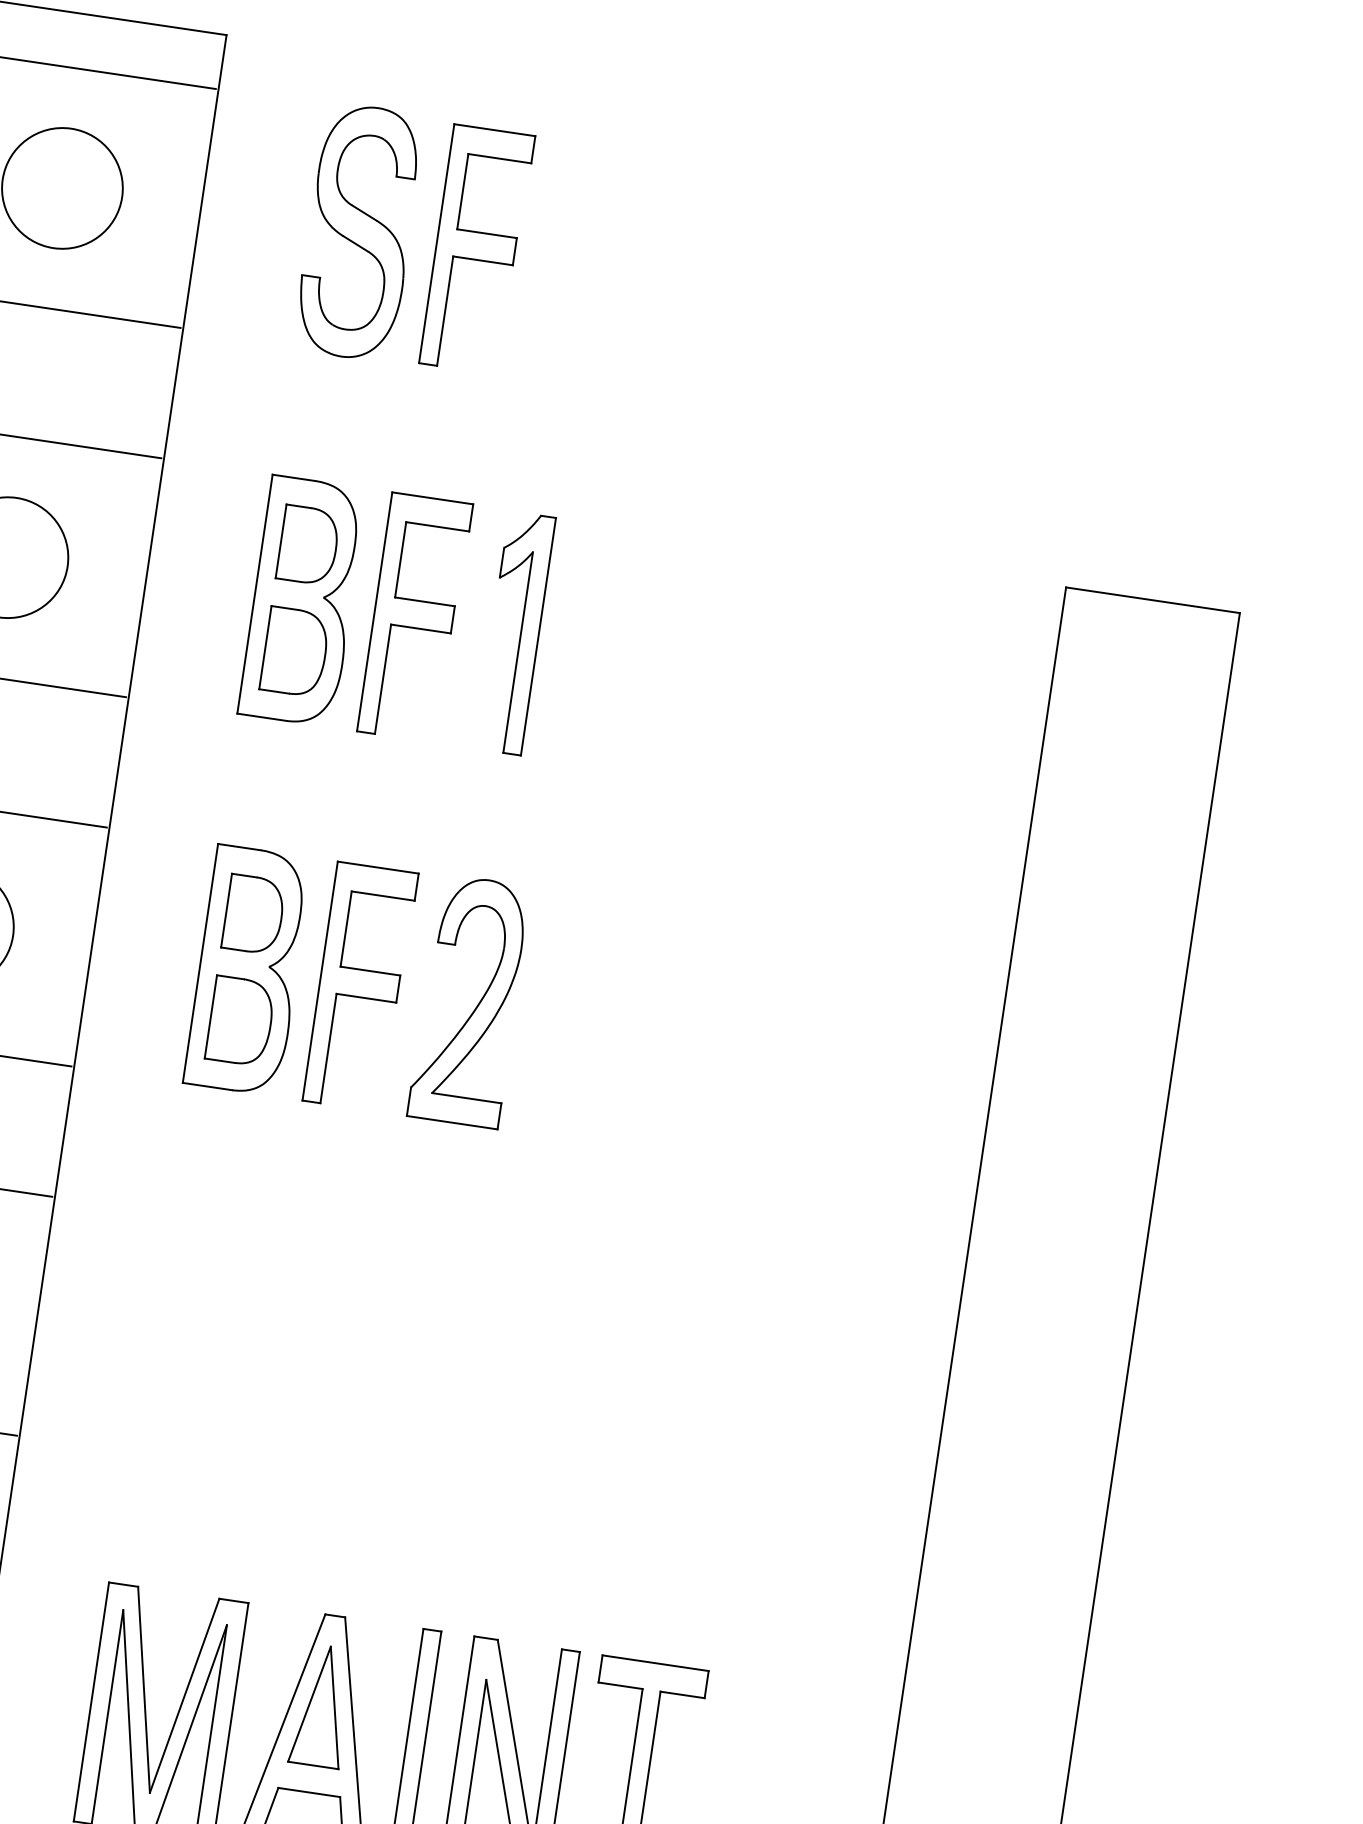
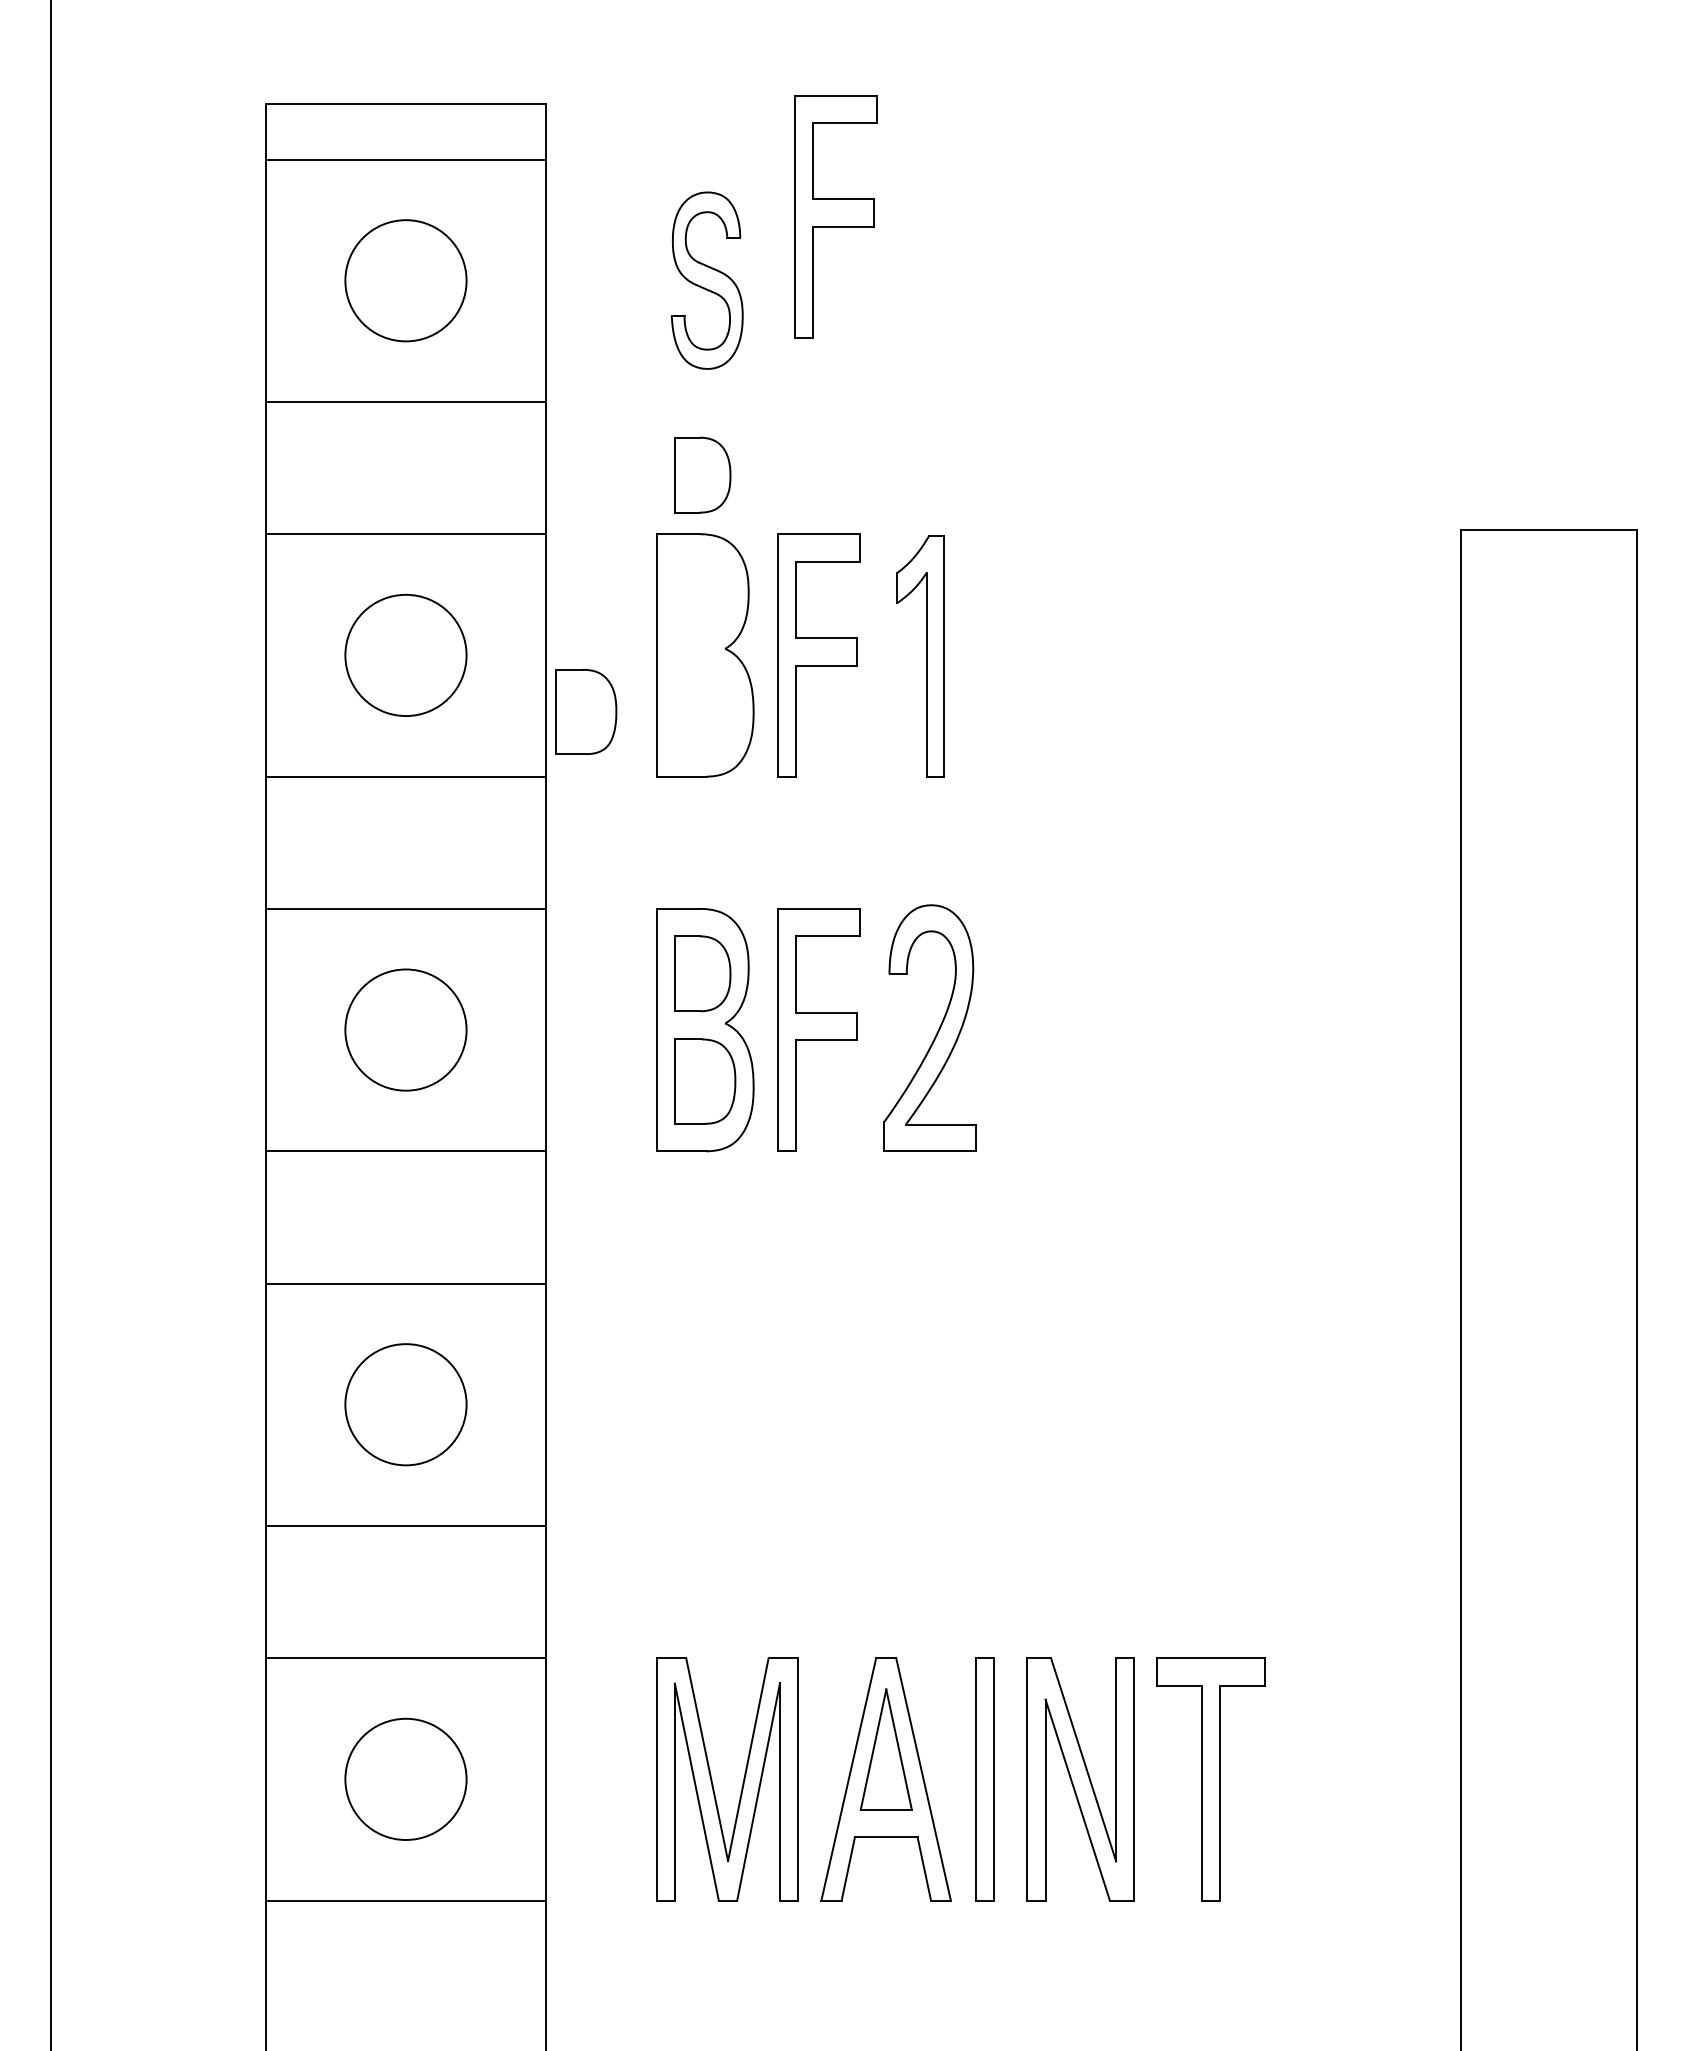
part: (358, 231) -> (706, 280), size x0.7
part: (476, 249) -> (835, 216), moved
part: (308, 544) -> (702, 474), moved
part: (295, 651) -> (586, 711), moved

